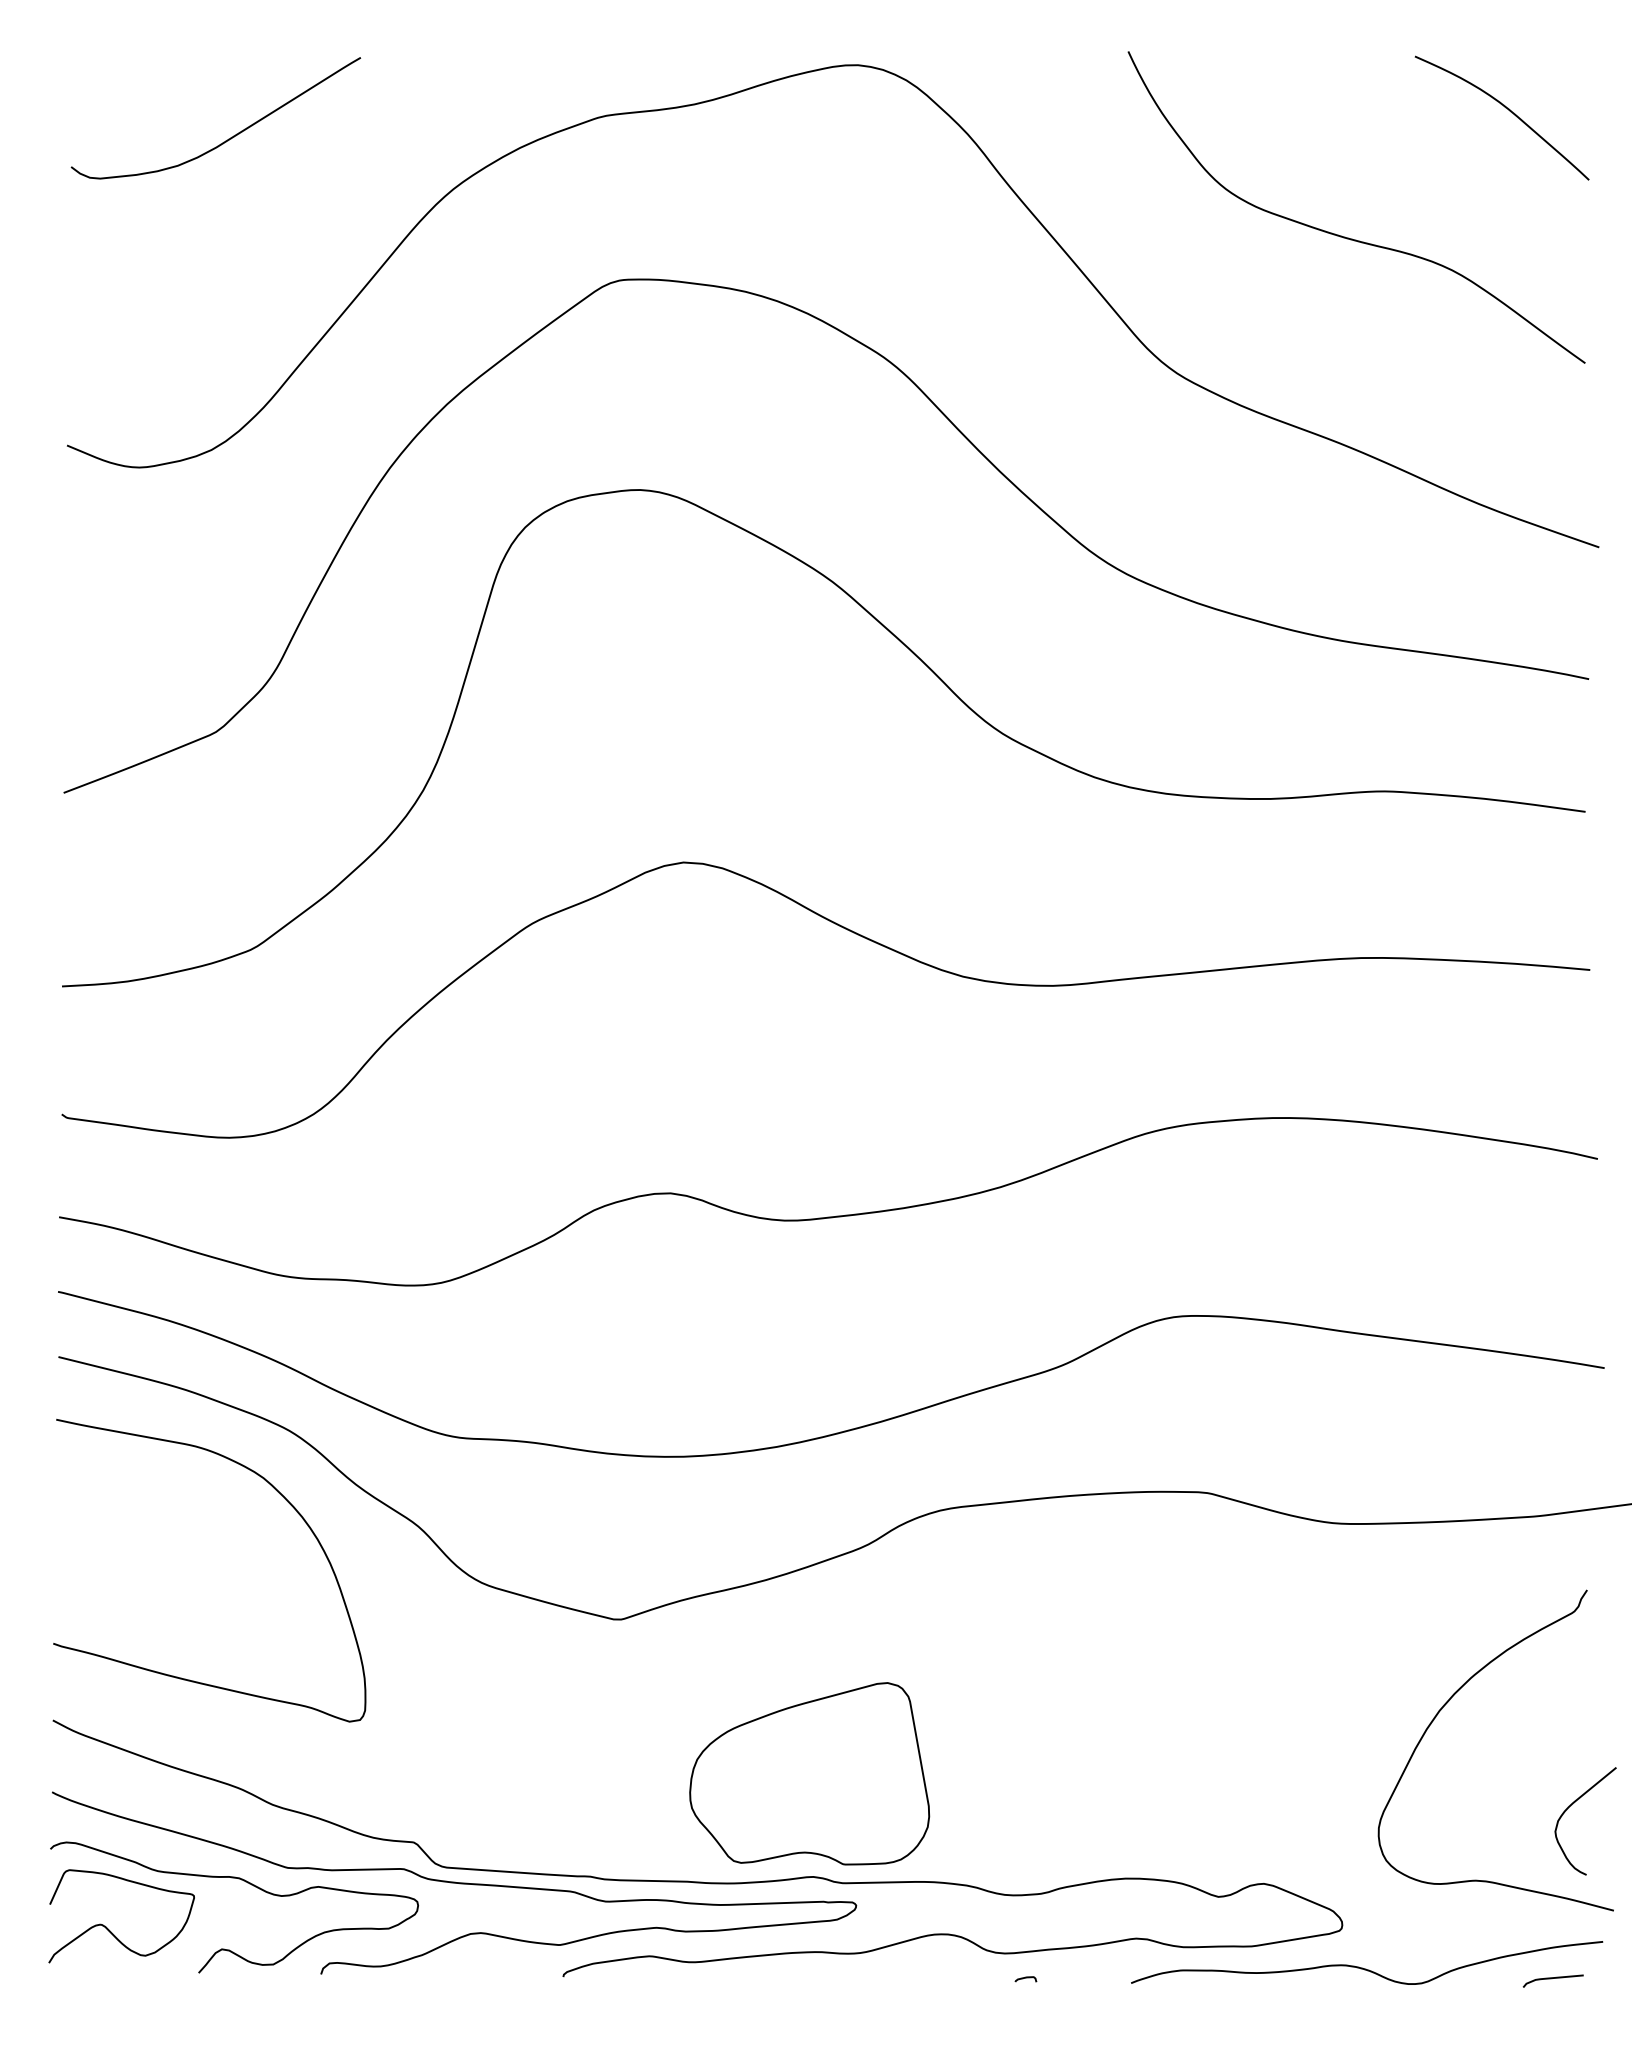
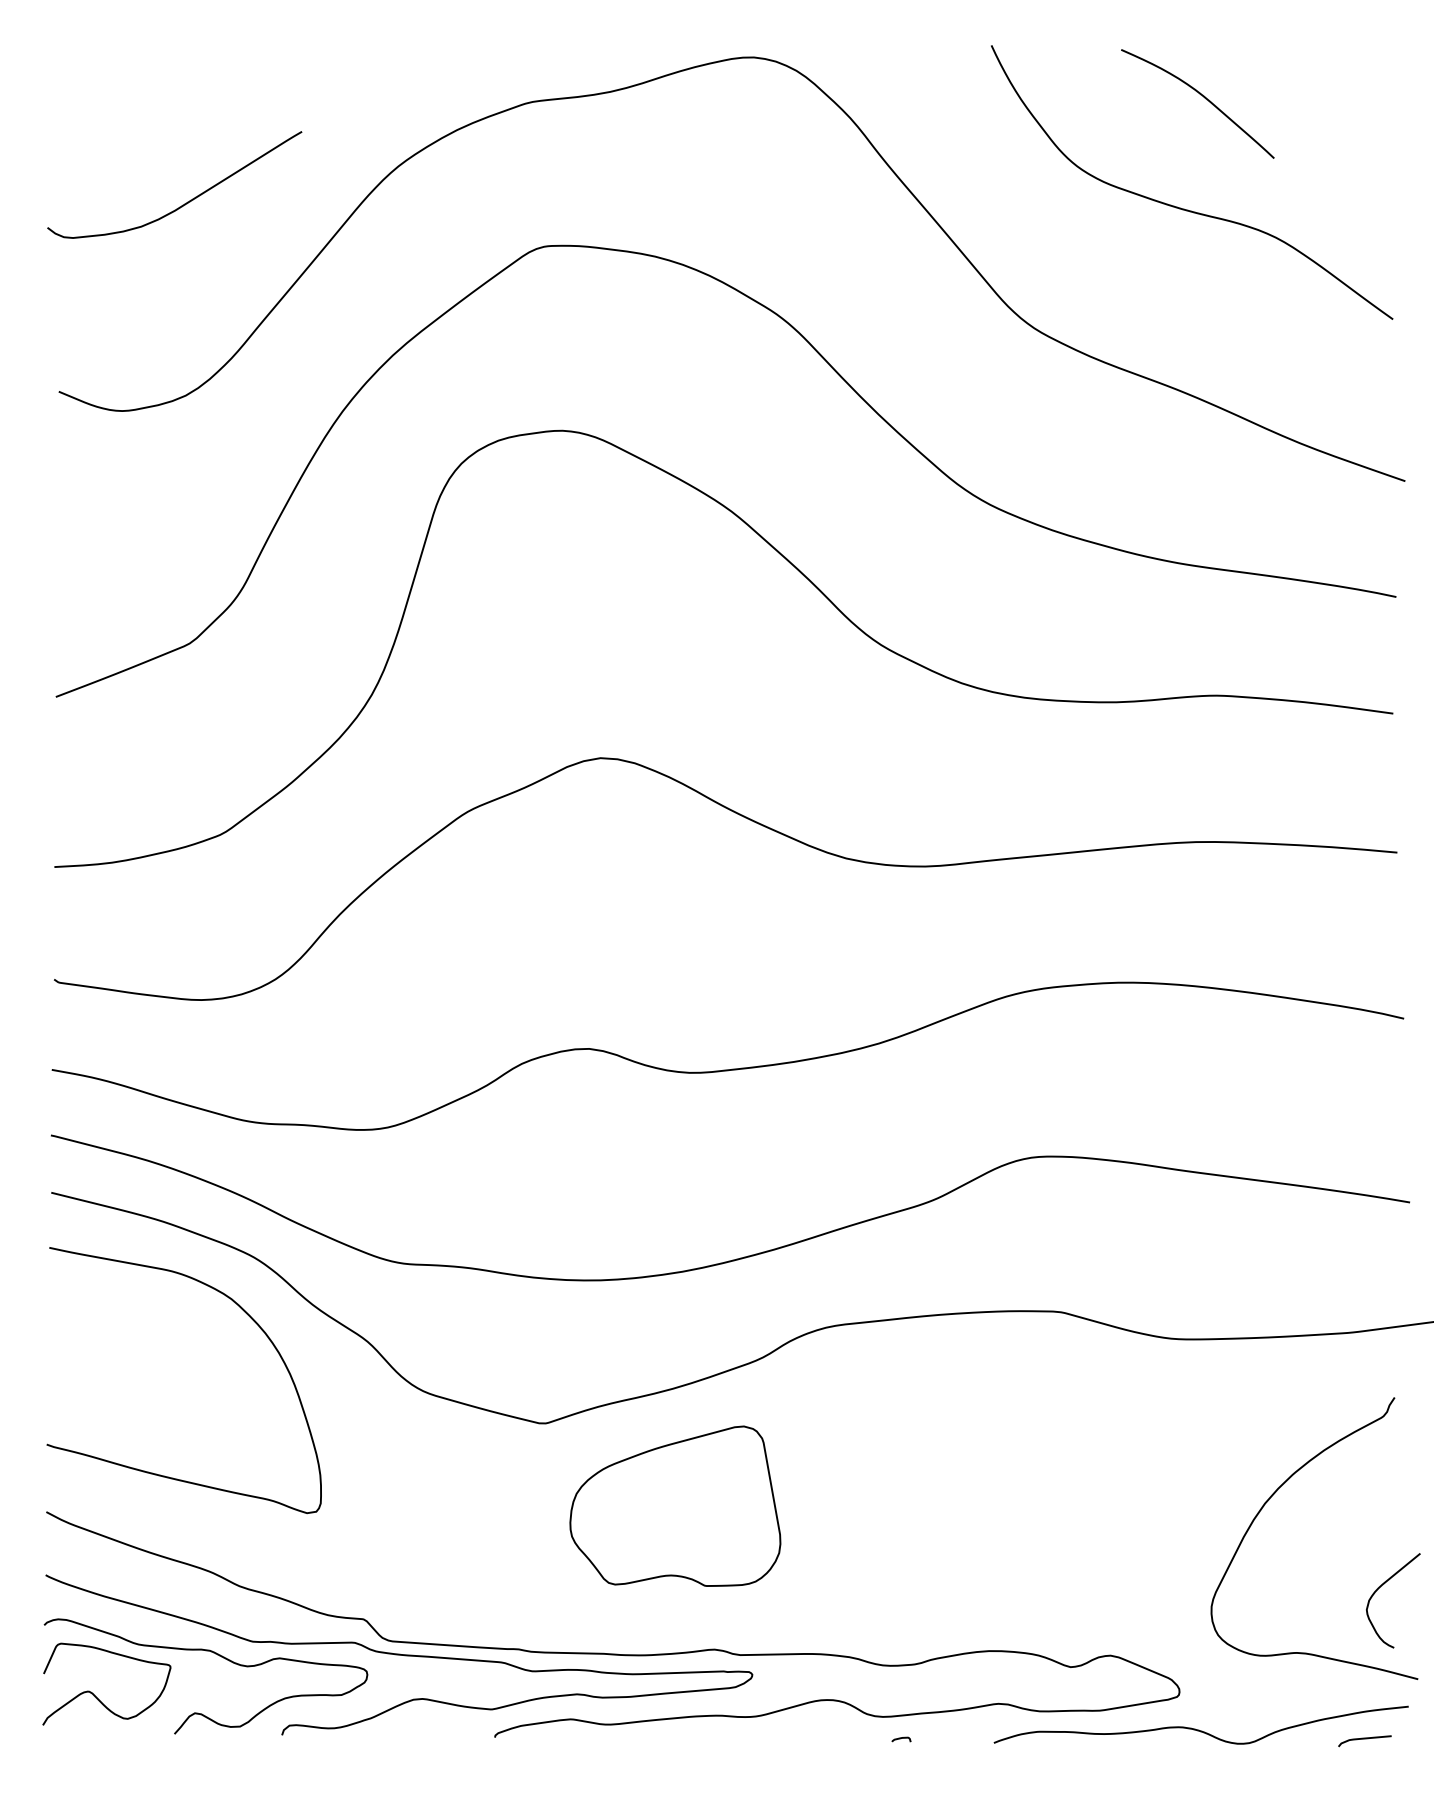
curve: (1505, 108) -> (1200, 95), moved
curve: (228, 138) -> (185, 202), moved
part: (809, 1773) -> (675, 1505), moved

